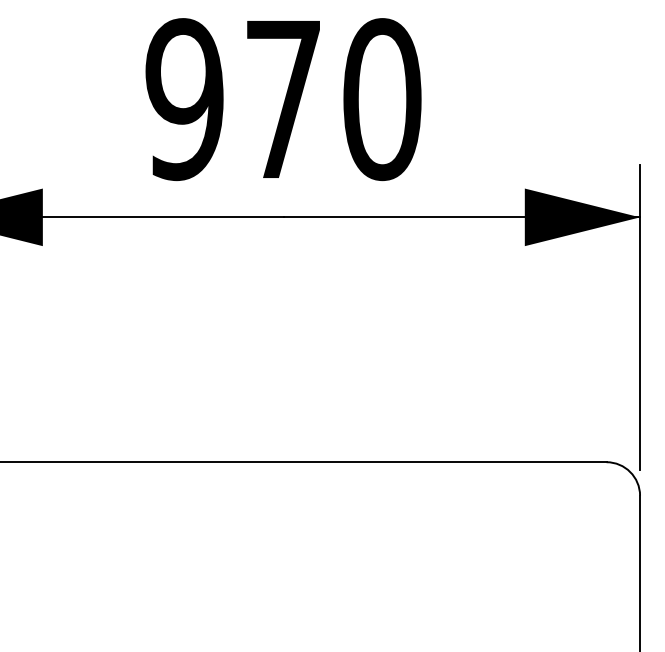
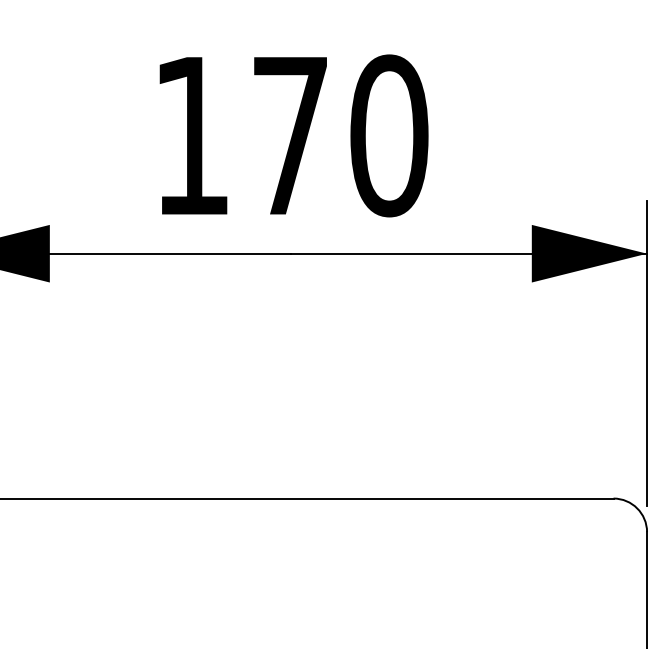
text: (184, 99) -> (191, 135), 970 -> 170

